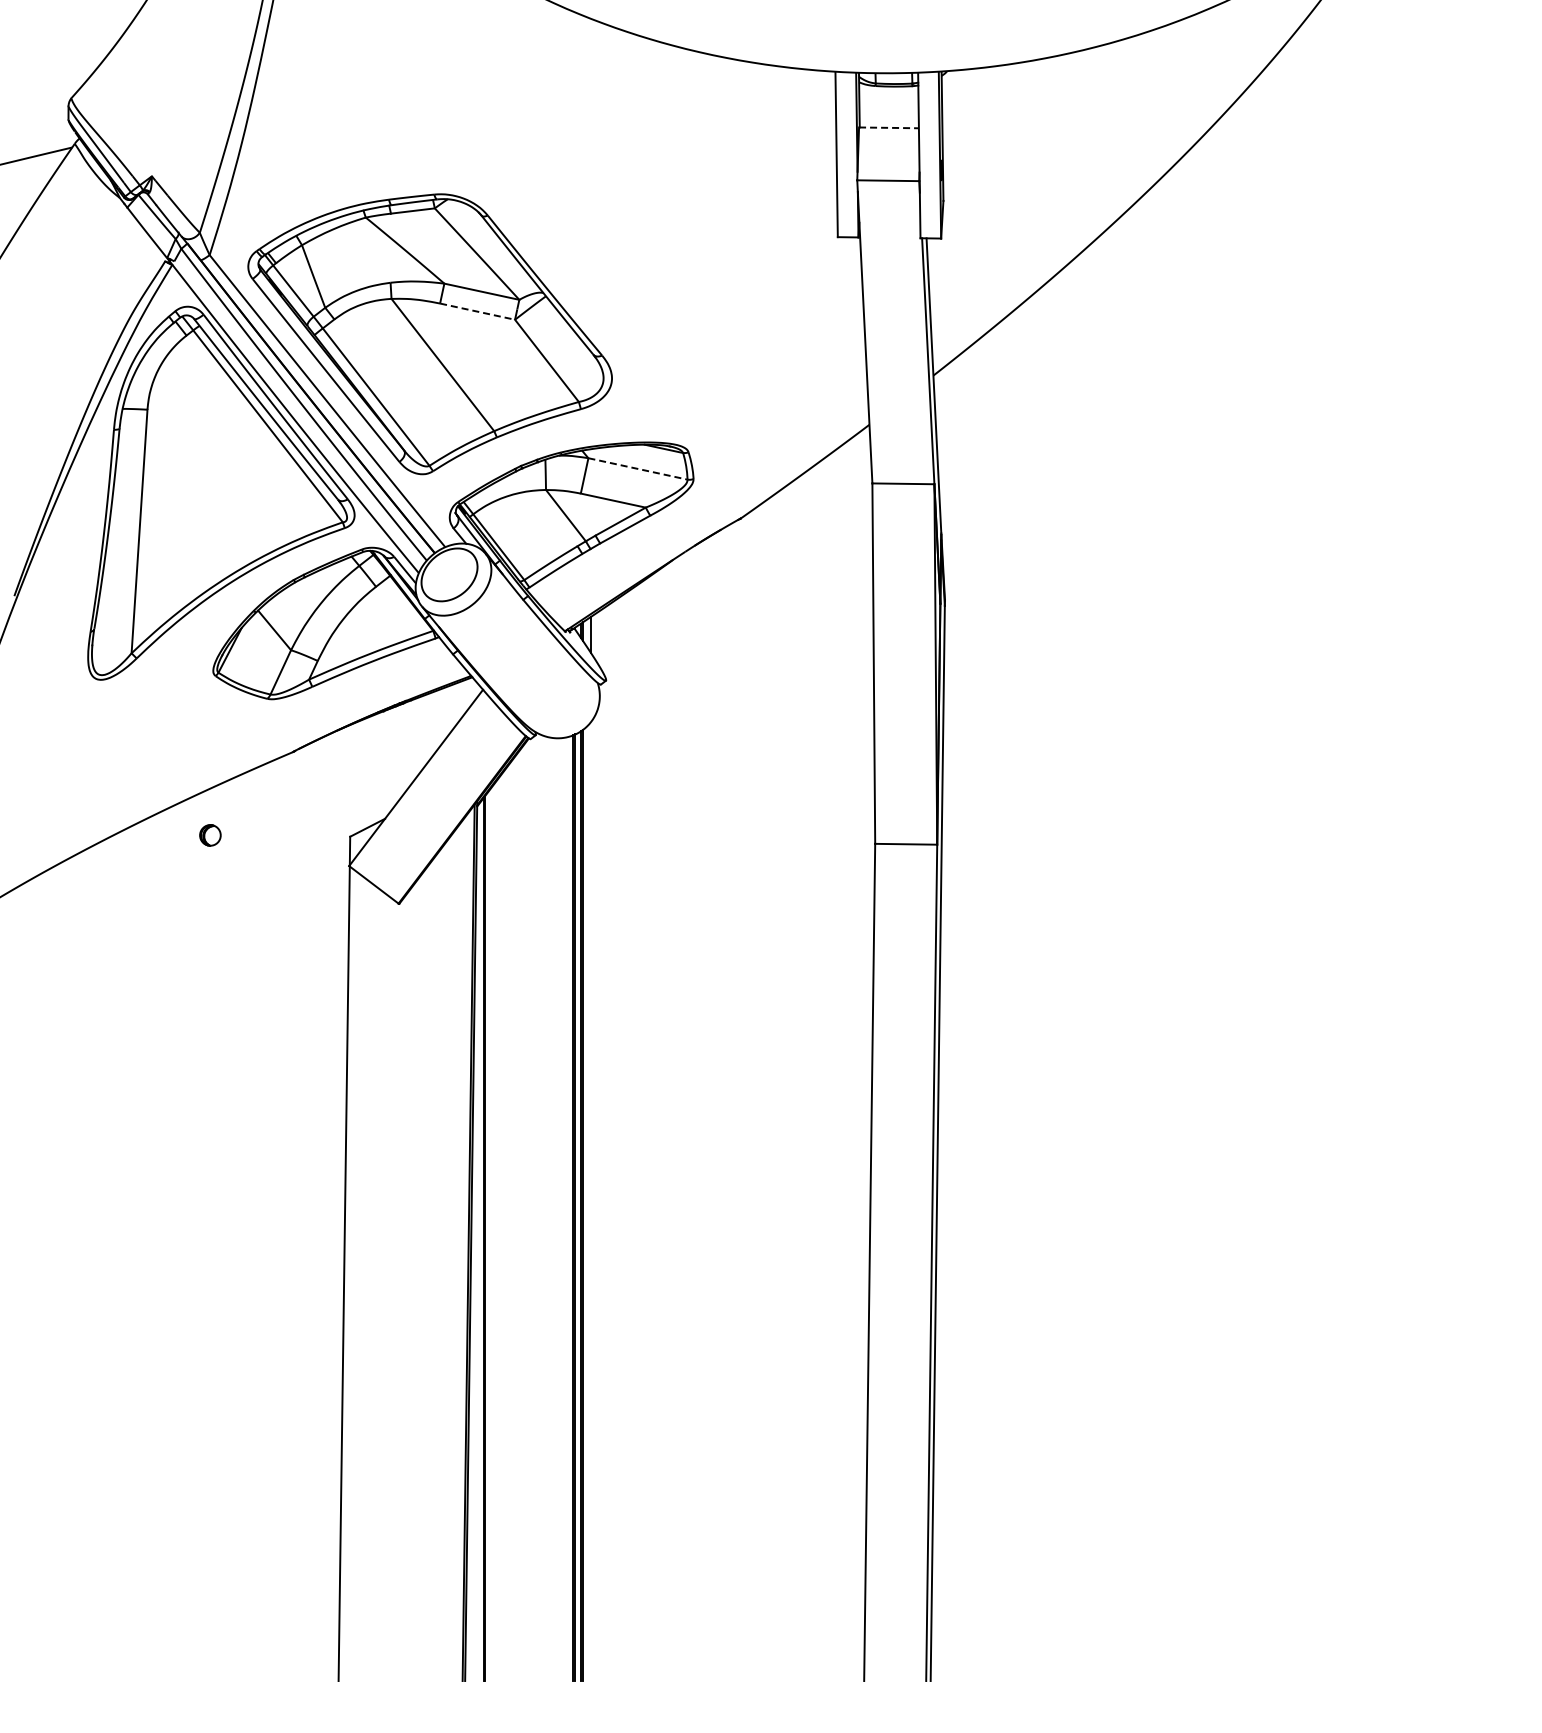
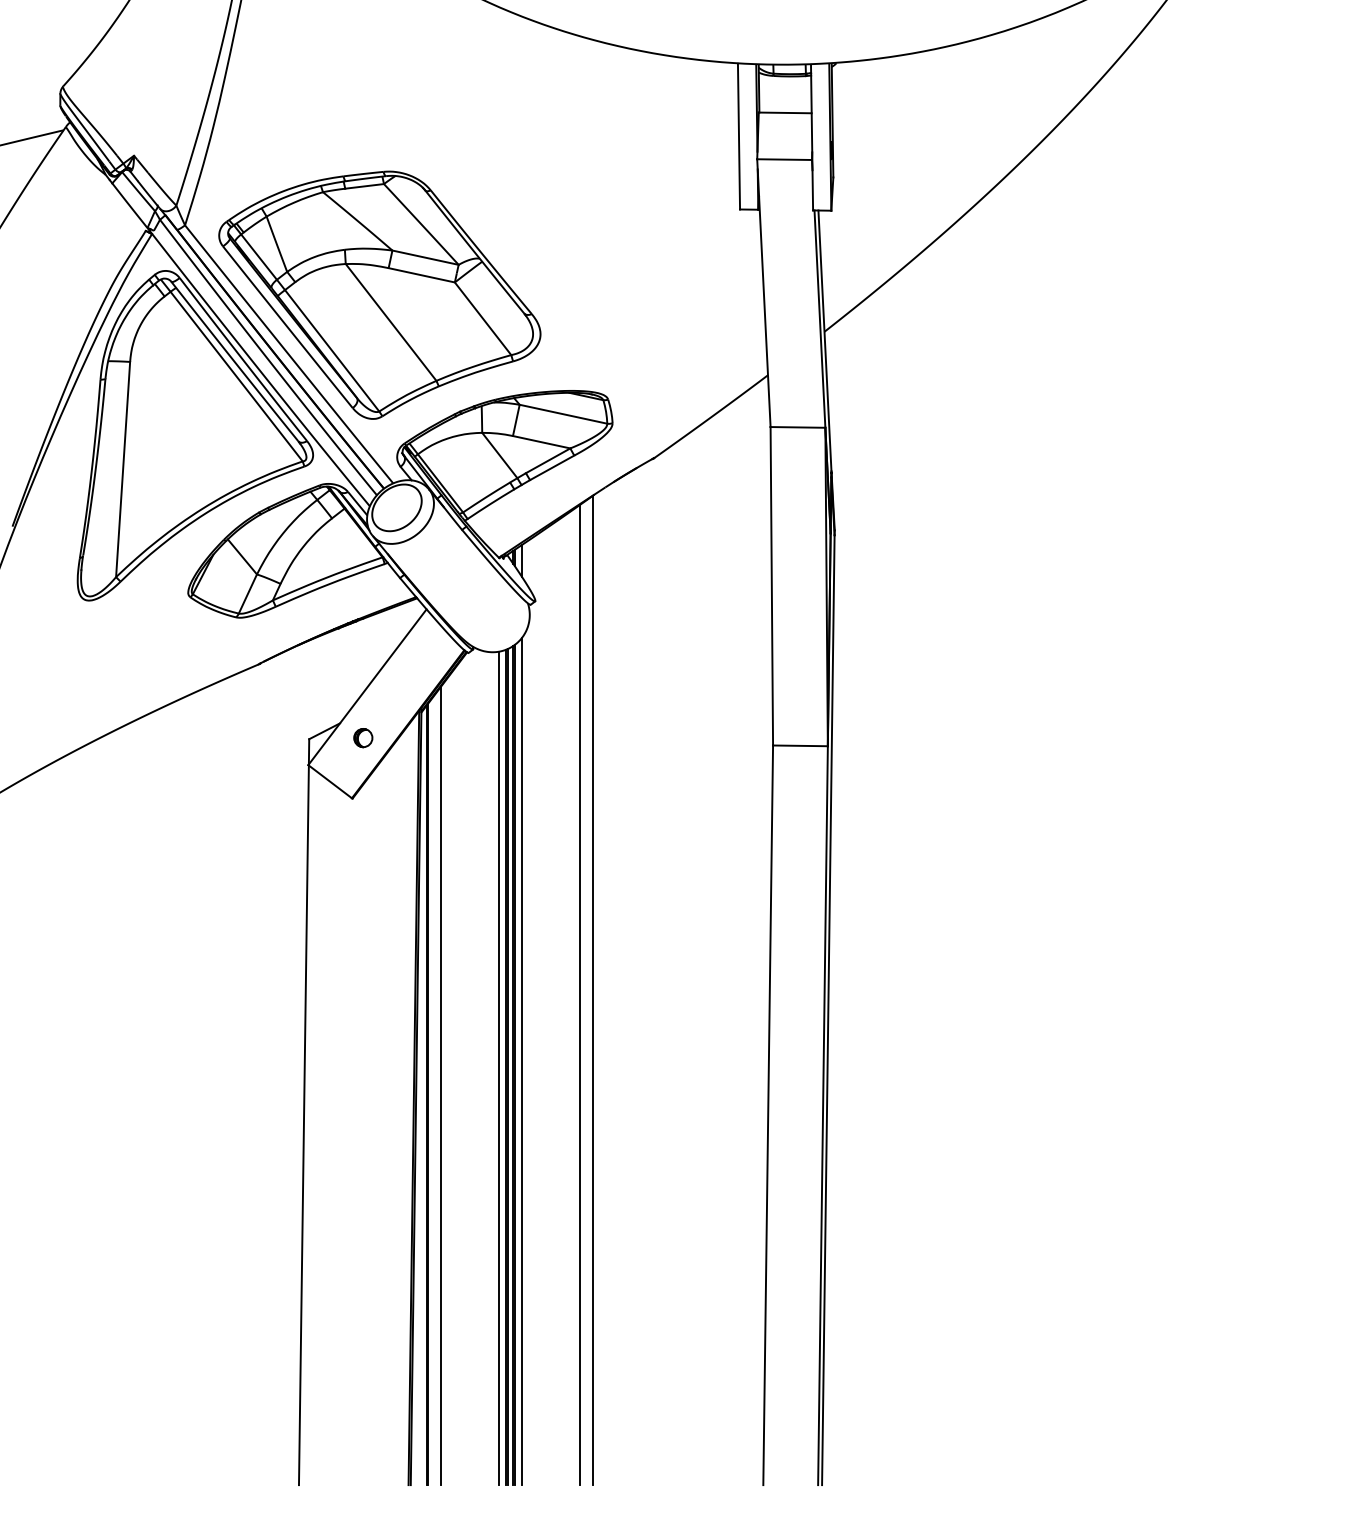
line: (889, 127) -> (785, 112), dashed -> solid
line: (478, 311) -> (422, 275), dashed -> solid
line: (638, 468) -> (563, 413), dashed -> solid
part: (210, 835) -> (363, 738), moved
line: (670, 1121) -> (592, 990), added
line: (656, 1126) -> (579, 995), added
line: (591, 1201) -> (522, 1061), added
line: (564, 1209) -> (498, 1068), added
line: (499, 1229) -> (441, 1086), added

